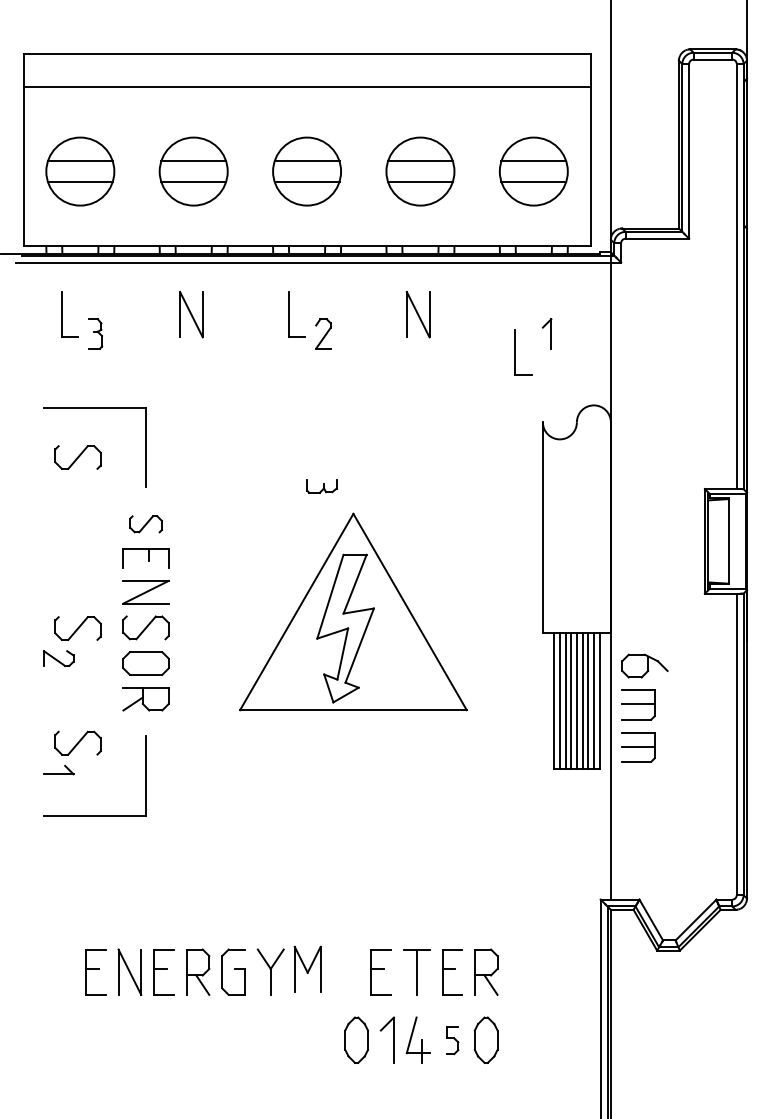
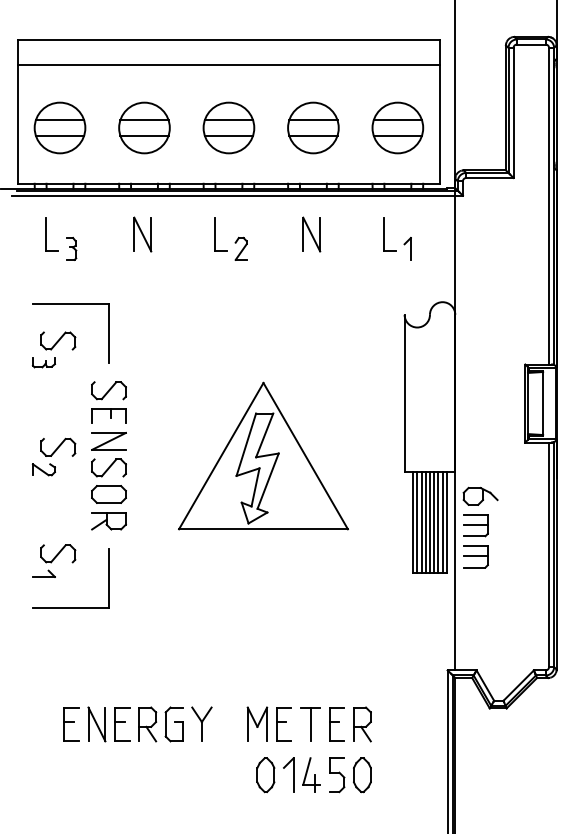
part: (522, 352) -> (389, 234), moved
part: (321, 486) -> (43, 362), moved
part: (145, 523) -> (108, 390), size x1.43
part: (72, 640) -> (54, 456), moved
part: (307, 968) -> (257, 723), moved
part: (452, 1040) -> (337, 775), size x1.67

